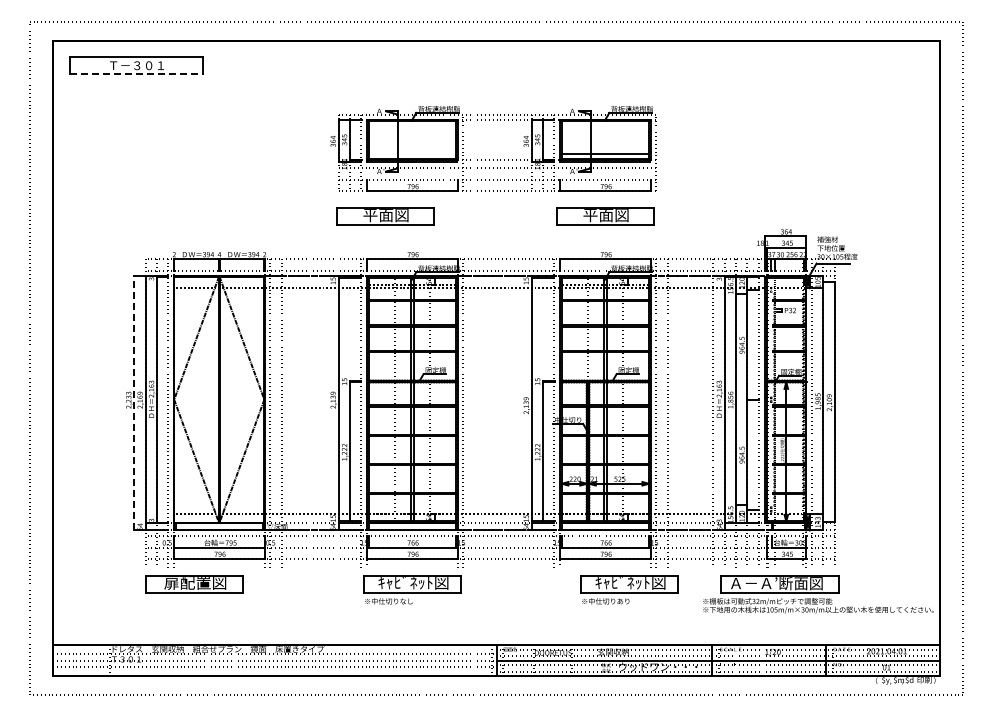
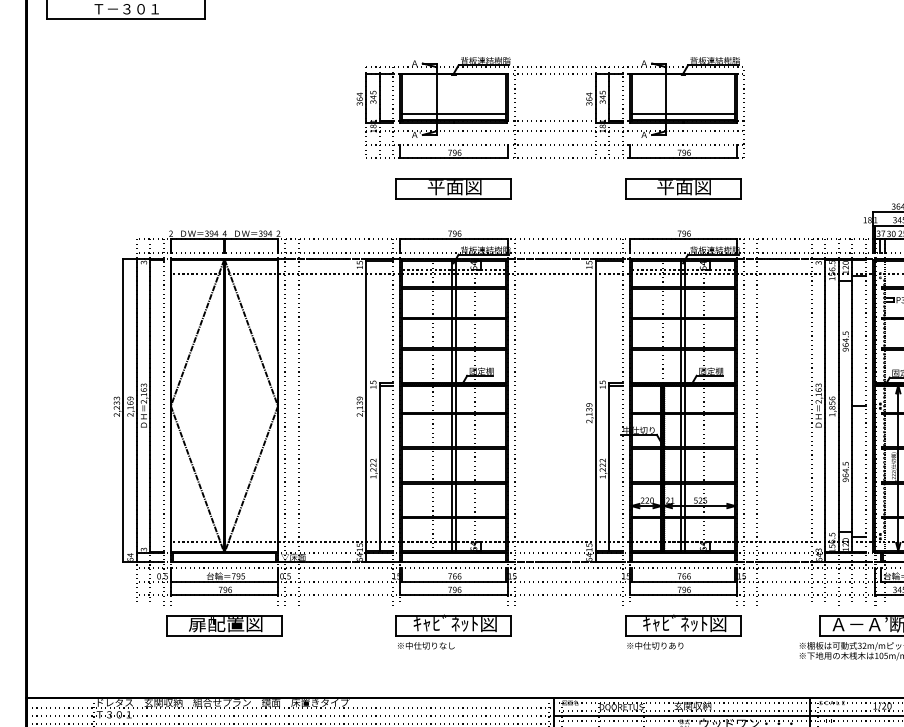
line: (136, 74) -> (126, 19), dashed -> solid
line: (411, 153) -> (452, 113), added
part: (385, 216) -> (454, 188), moved
line: (134, 402) -> (123, 409), dashed -> solid
part: (194, 584) -> (224, 625), moved
part: (629, 589) -> (683, 631), moved

